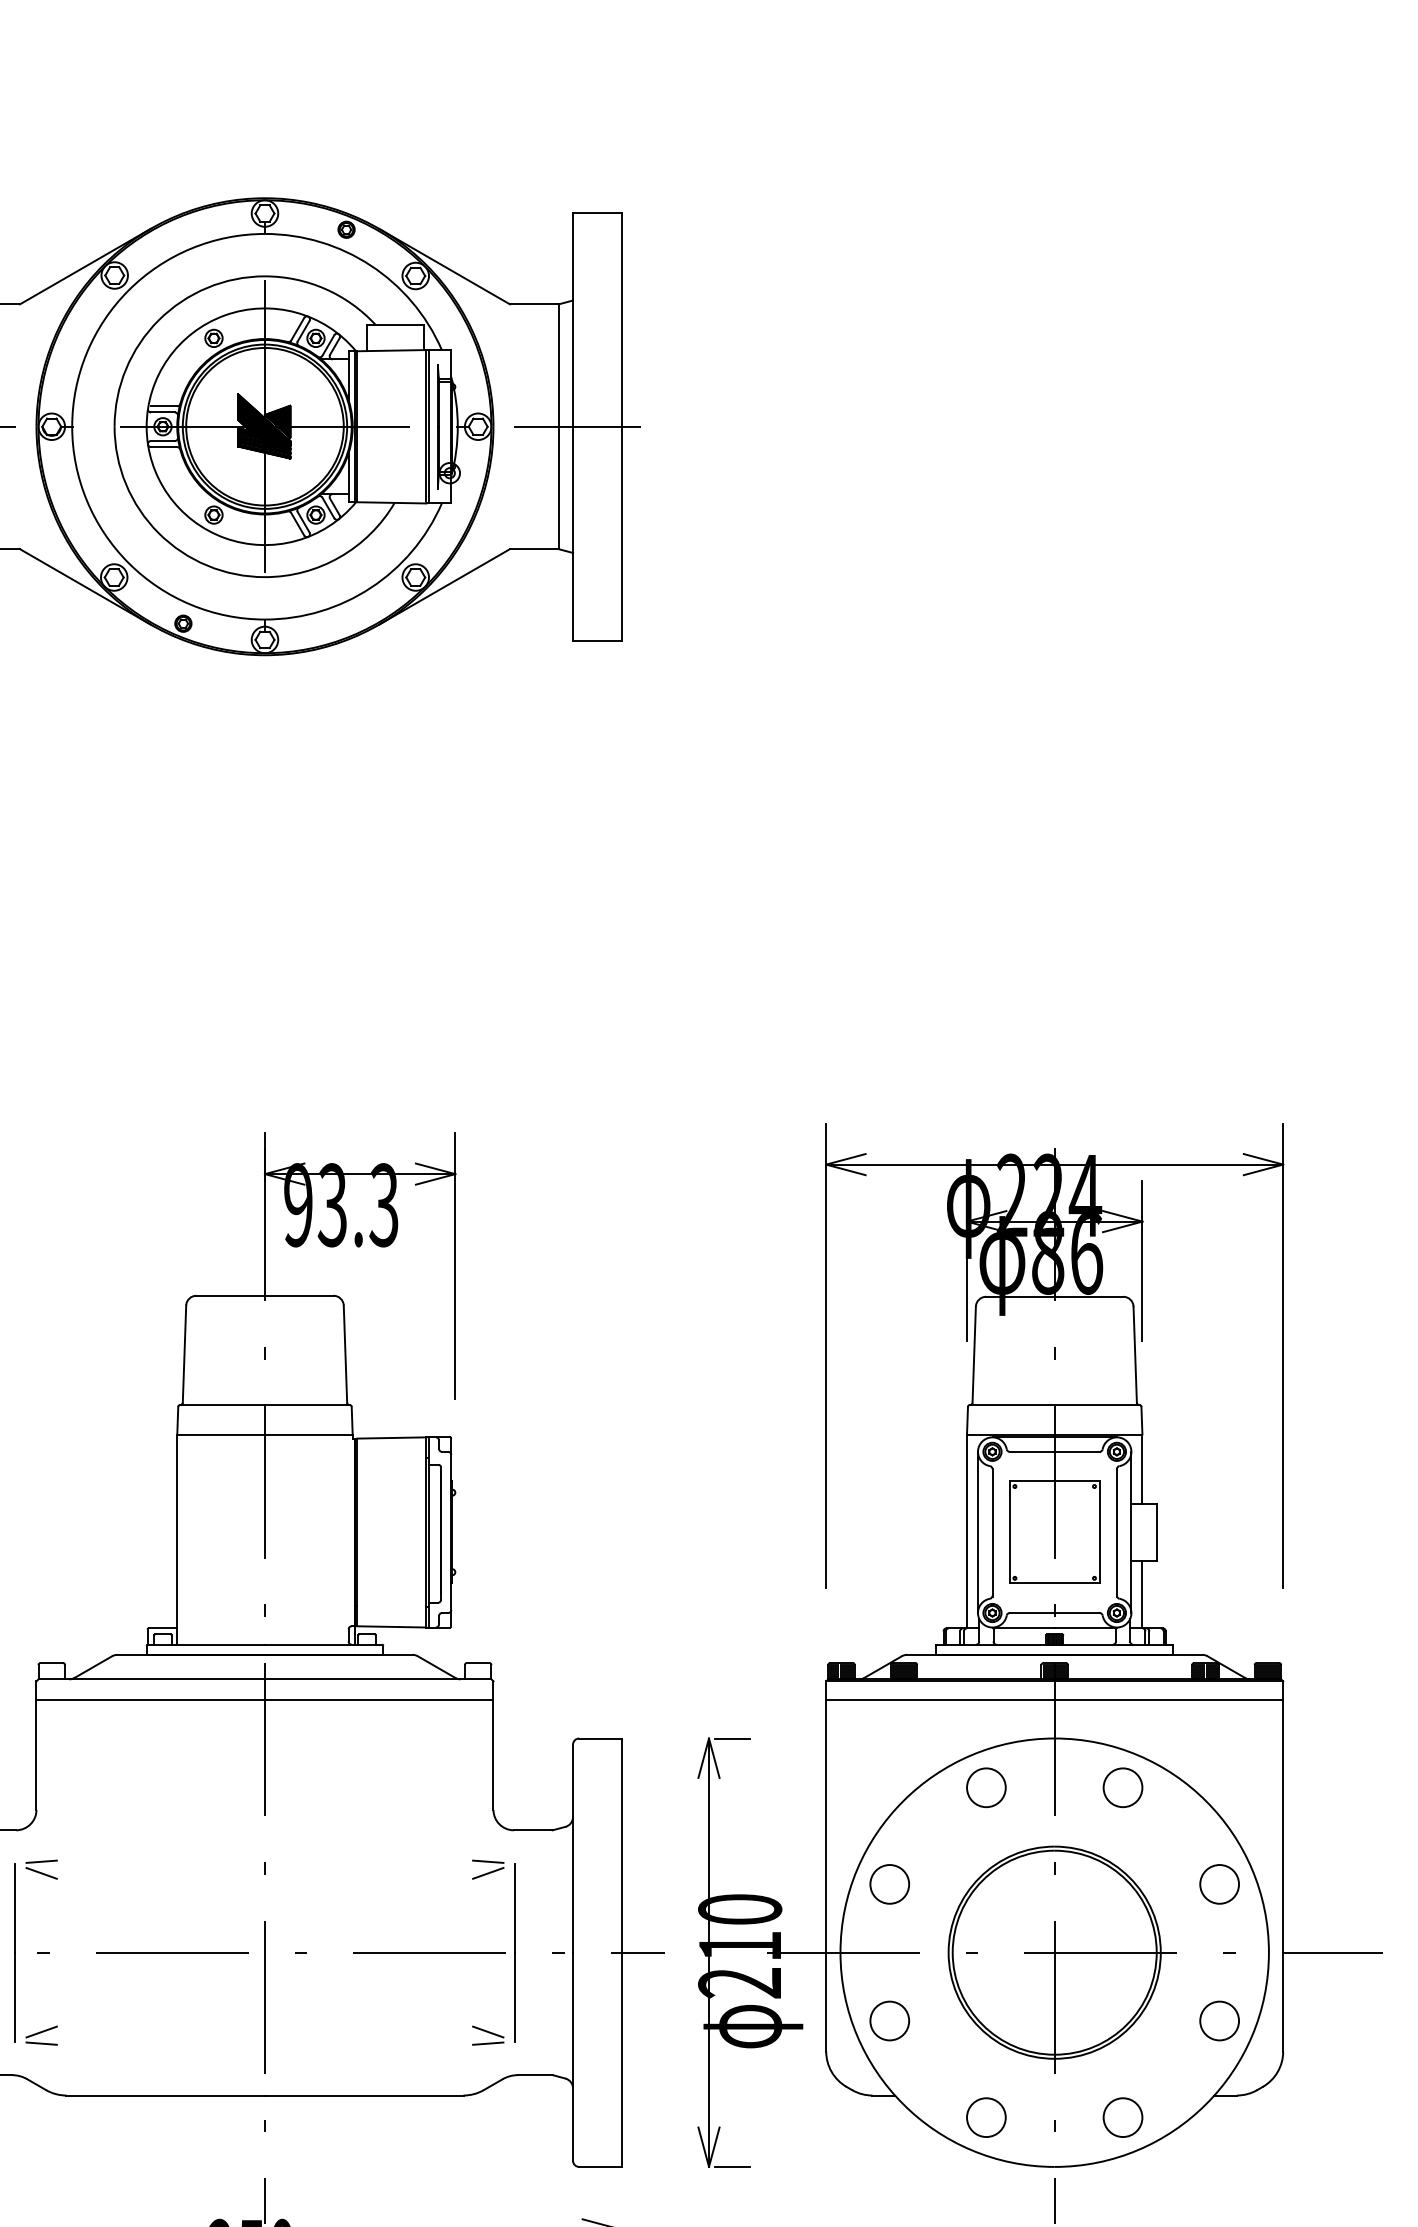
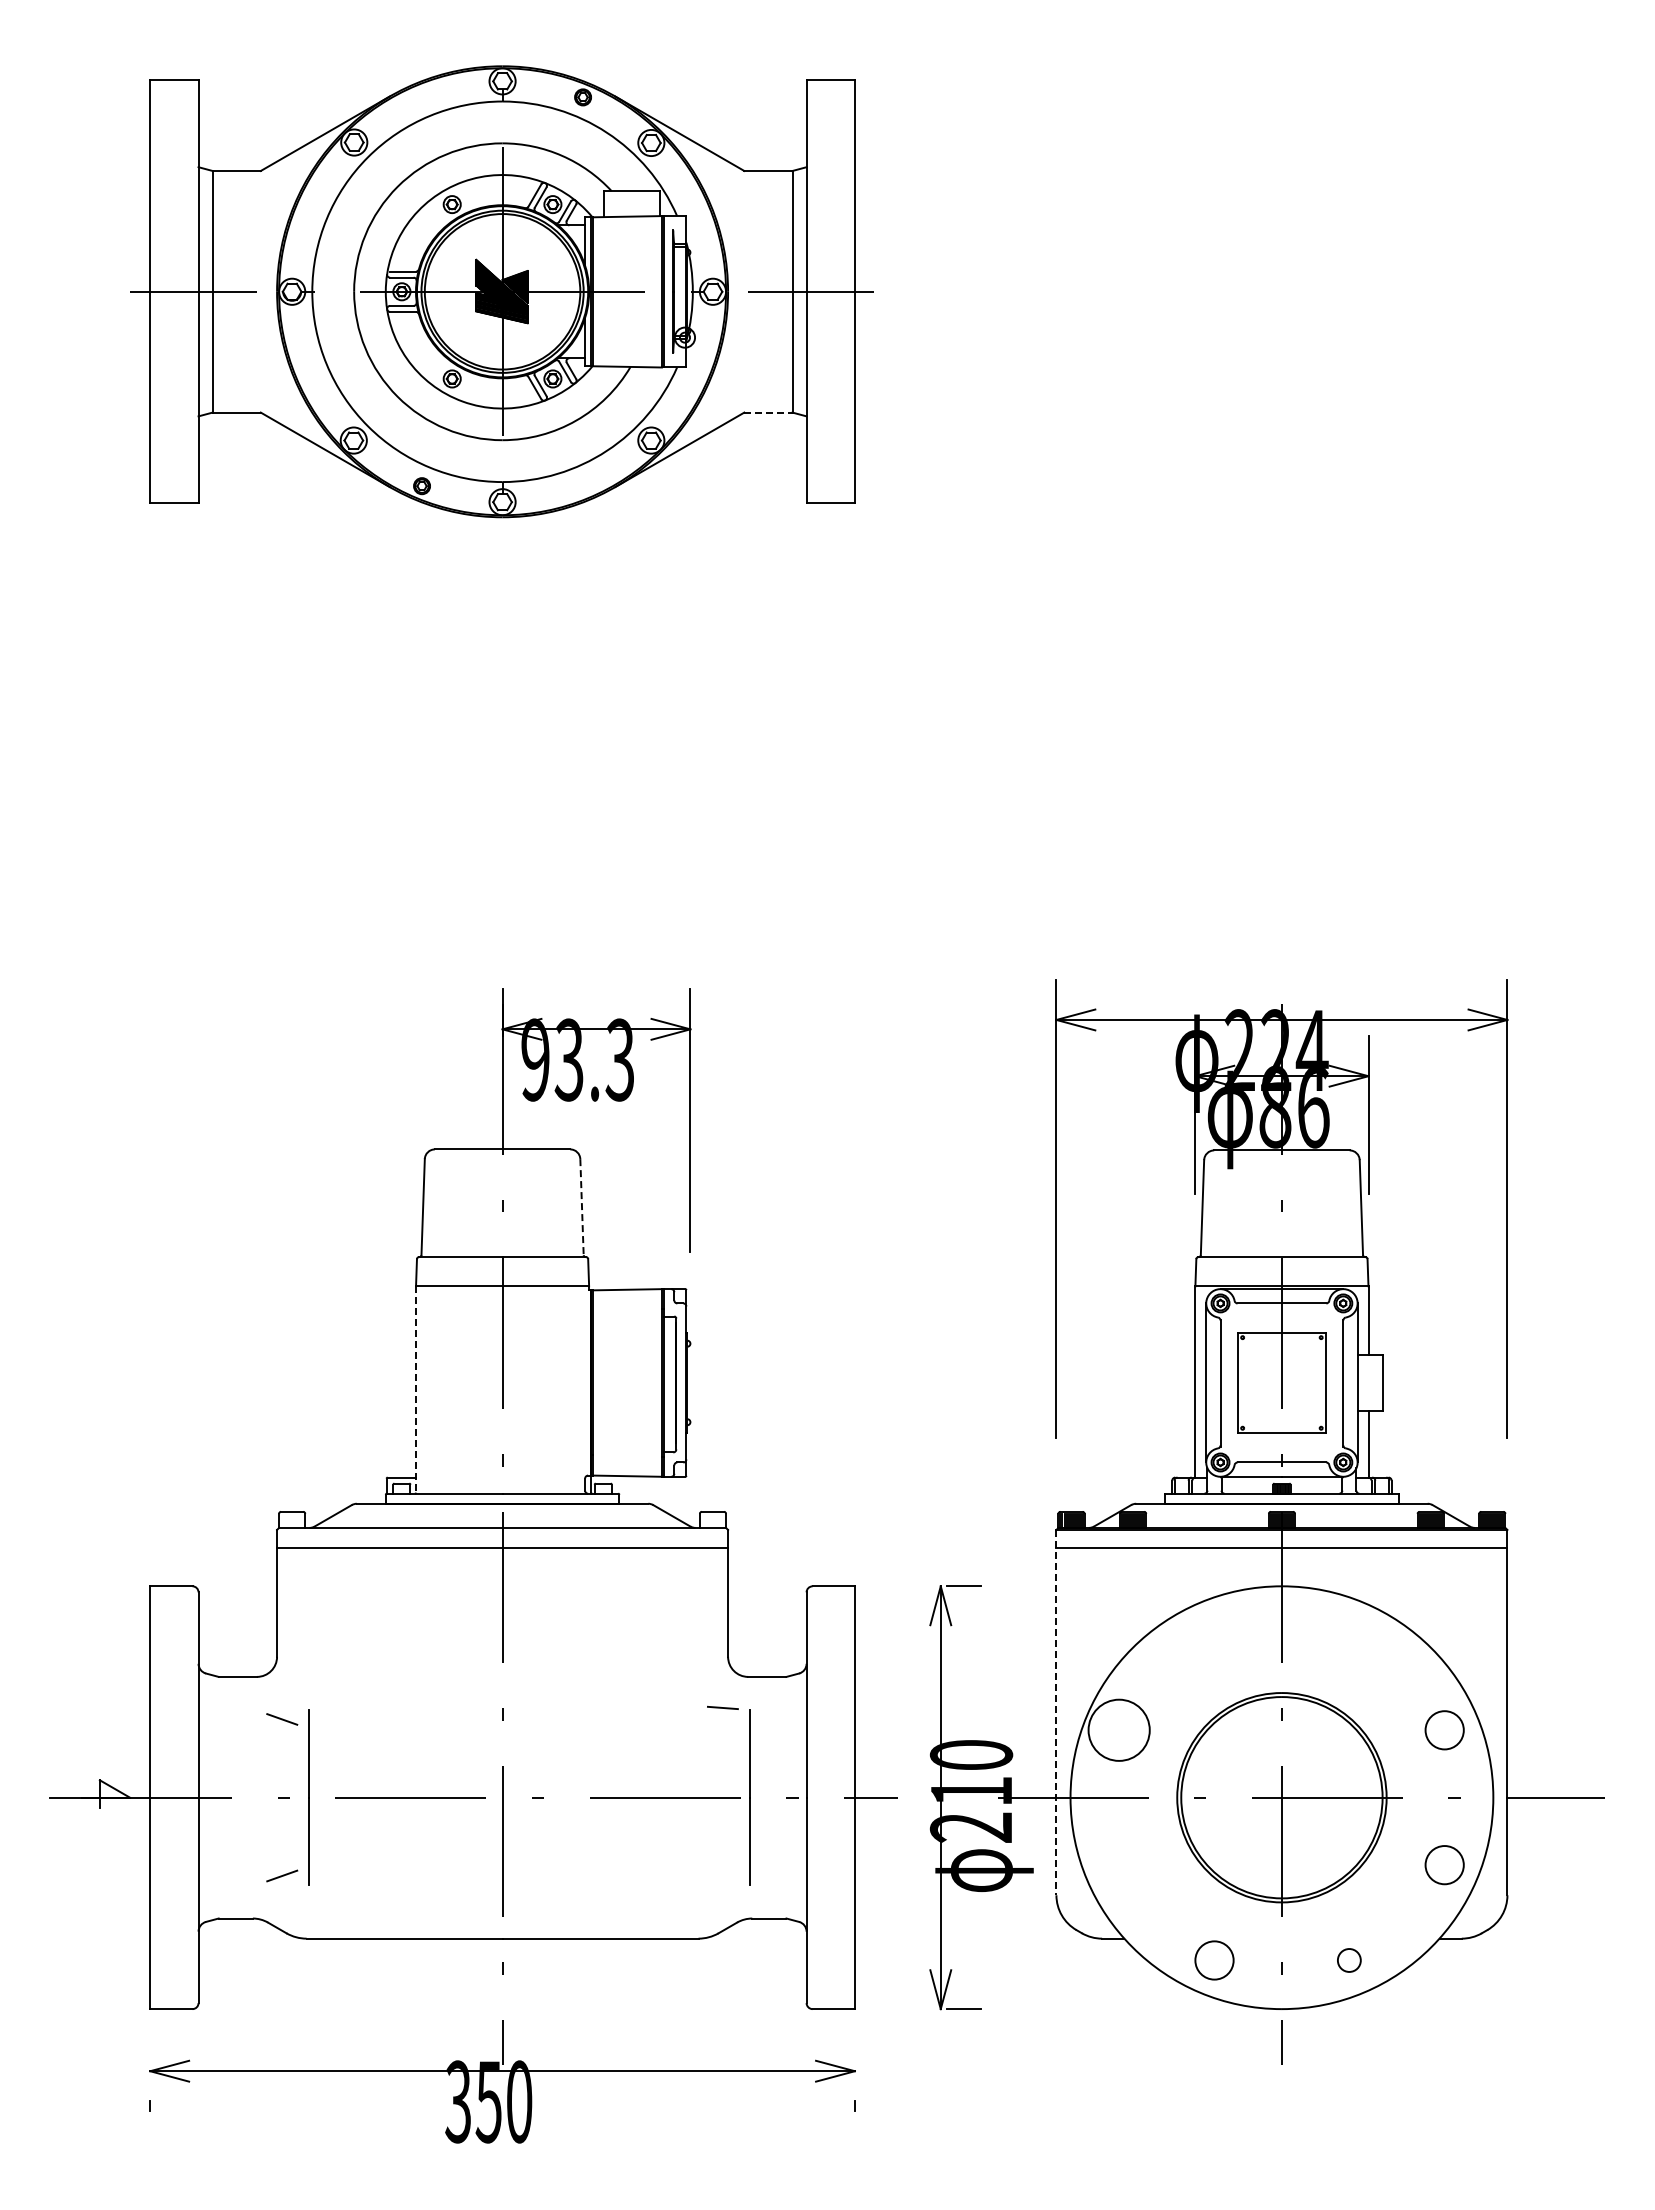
line: (534, 549) -> (768, 412), solid -> dashed
line: (345, 1354) -> (582, 1207), solid -> dashed
line: (177, 1540) -> (416, 1390), solid -> dashed
circle: (986, 1787) -> (1214, 1634), removed
circle: (1123, 1787) -> (1349, 1634), removed
line: (41, 1861) -> (282, 1707), removed
line: (826, 1866) -> (1056, 1712), solid -> dashed
line: (487, 1873) -> (722, 1719), removed
circle: (890, 1884) -> (1119, 1730), size x1.6
line: (14, 1952) -> (308, 1797), moved
circle: (890, 2021) -> (1119, 1865), removed
part: (487, 2035) -> (722, 1879), removed
line: (41, 2043) -> (282, 1887), removed
circle: (1123, 2117) -> (1349, 1960), size x0.6

